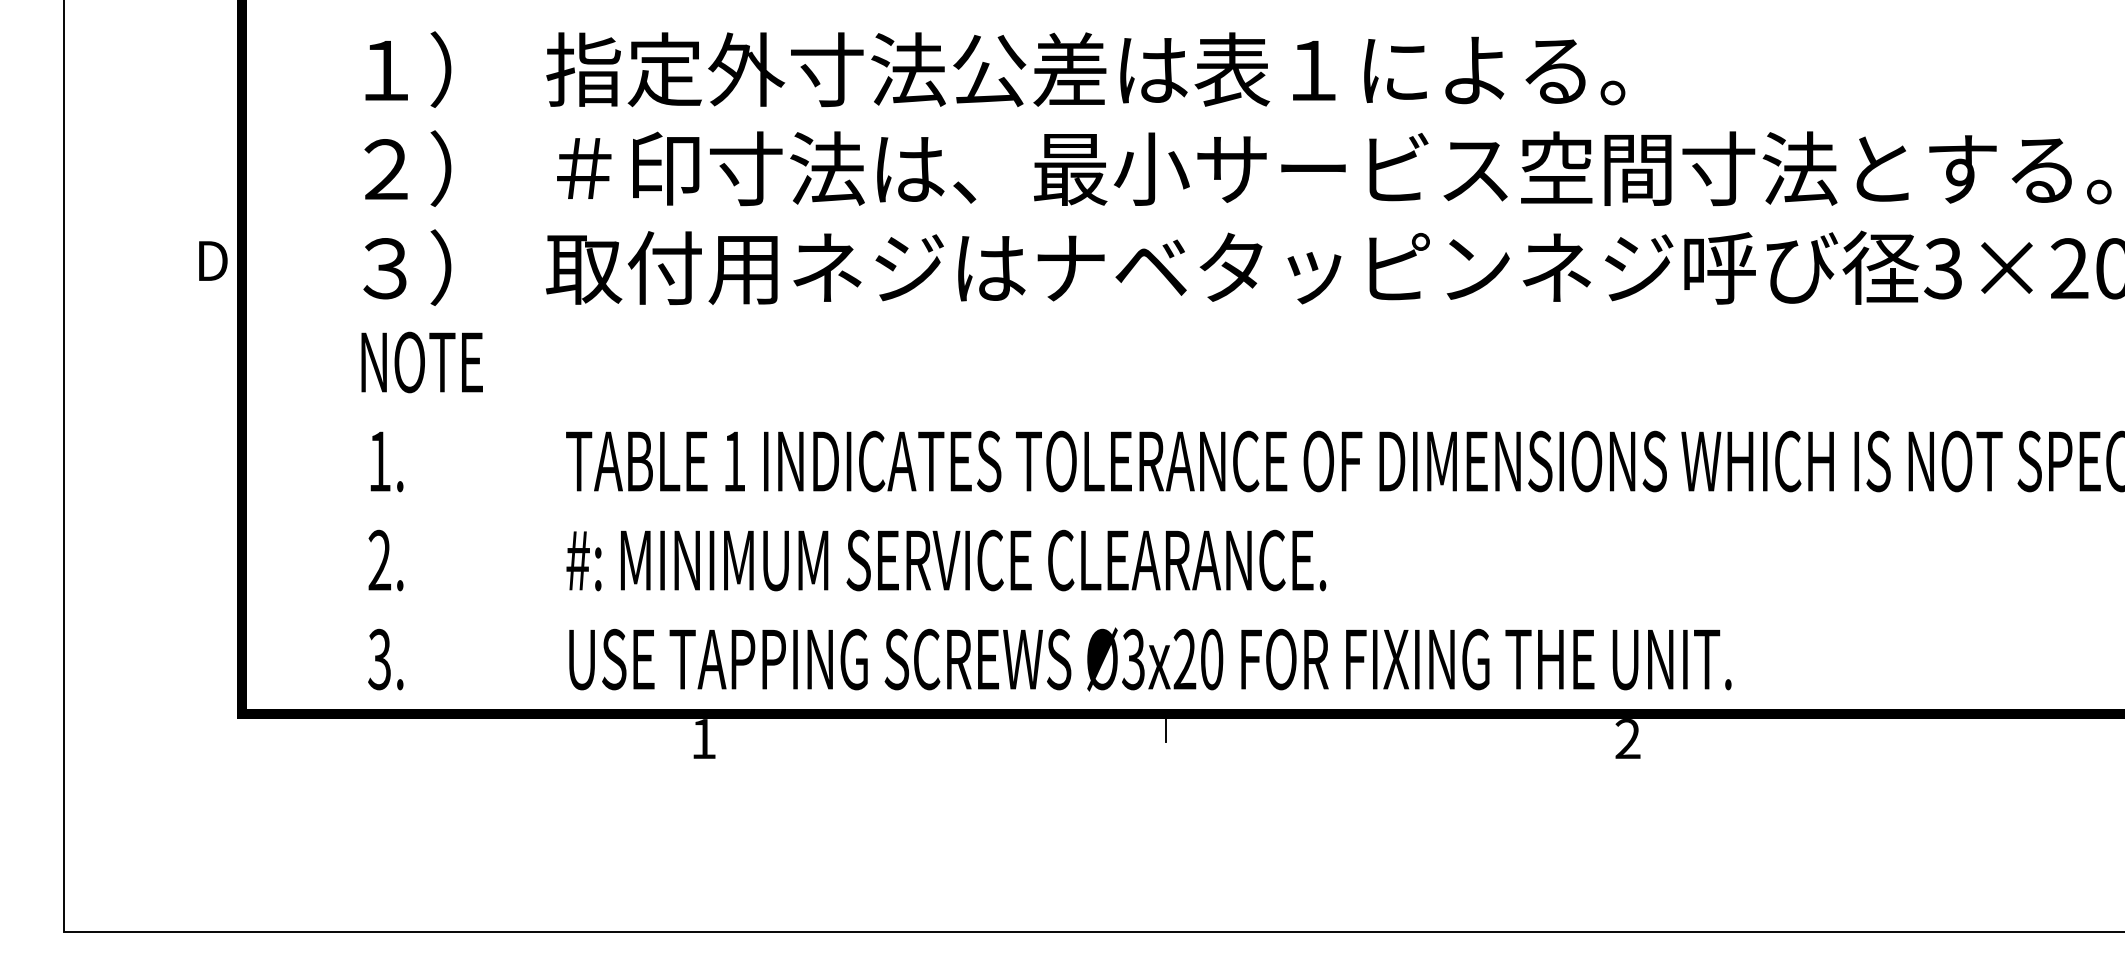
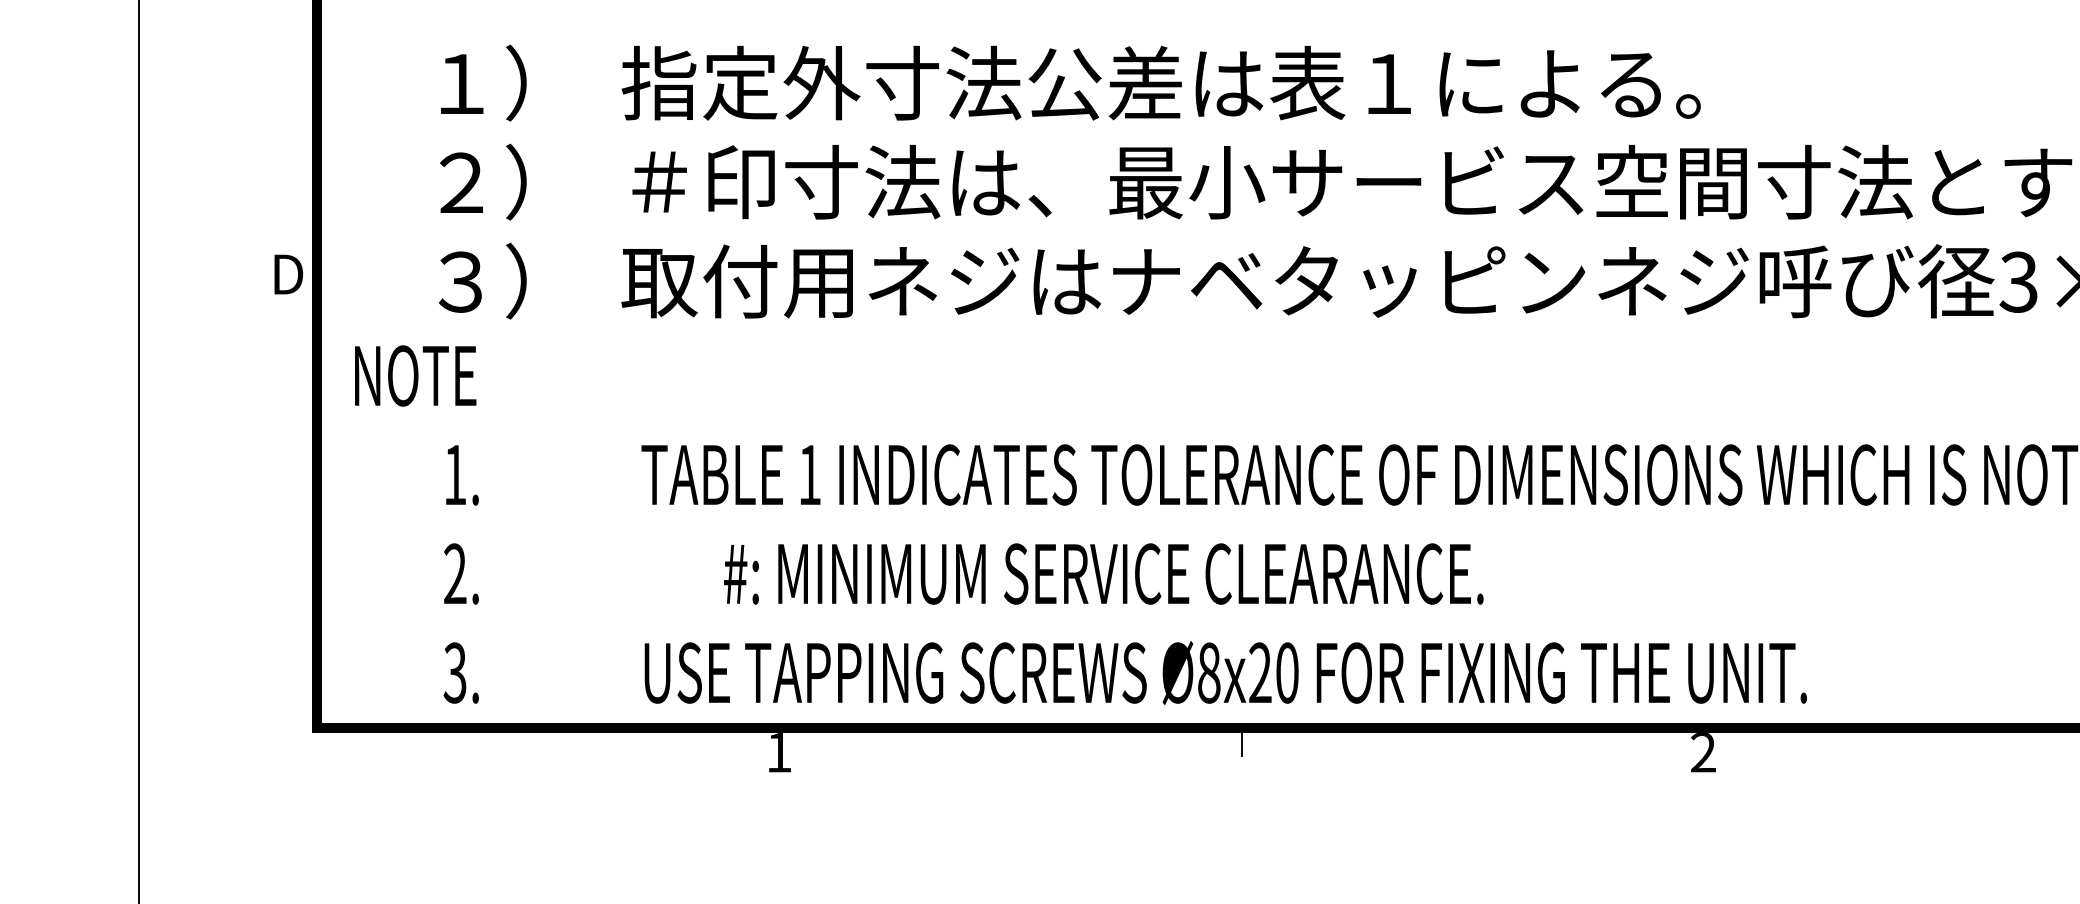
text: (421, 362) -> (414, 375), moved
text: (946, 560) -> (1103, 573), moved
text: (1133, 659) -> (1208, 672), Ø3x20 -> Ø8x20

